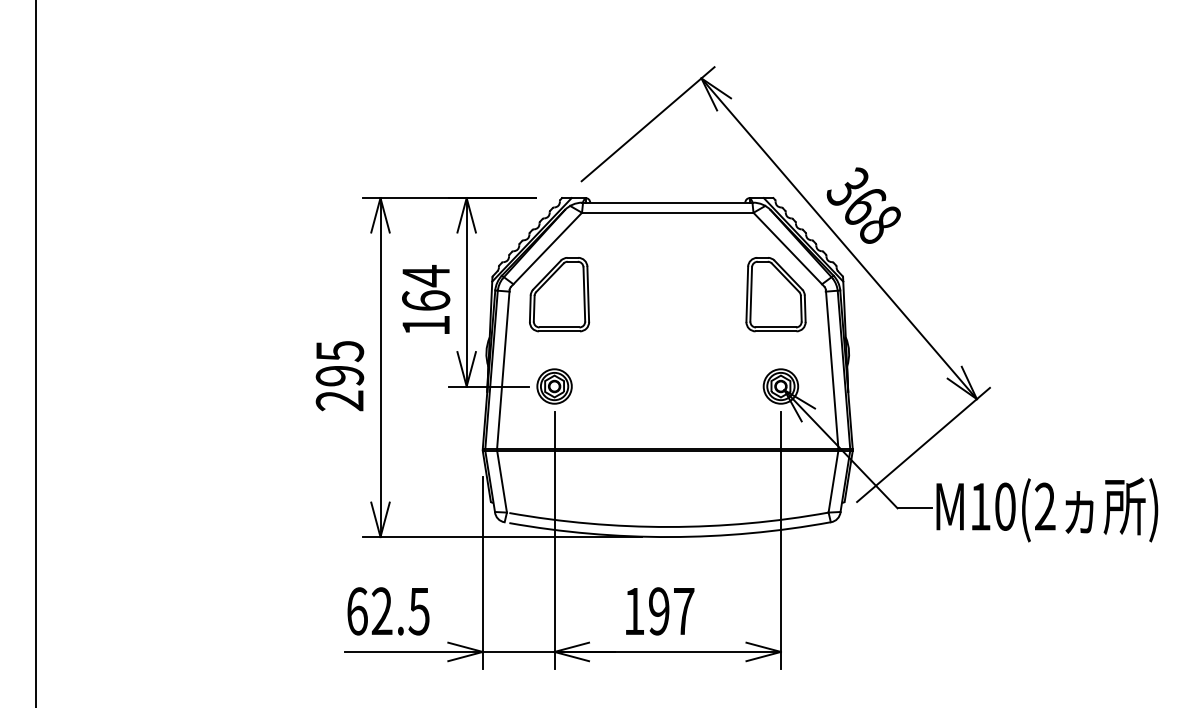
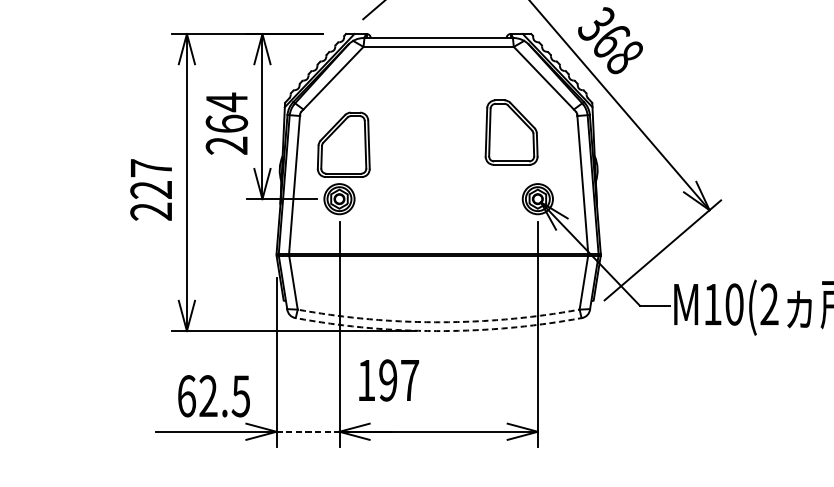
part: (559, 294) -> (343, 144), moved
part: (775, 294) -> (511, 132), moved
text: (425, 325) -> (226, 145), 164 -> 264
text: (340, 363) -> (151, 178), 295 -> 227
arc: (668, 526) -> (439, 321), solid -> dashed
arc: (670, 537) -> (441, 331), solid -> dashed
text: (388, 611) -> (214, 396), moved
text: (660, 611) -> (389, 380), moved
line: (518, 651) -> (307, 431), solid -> dashed

